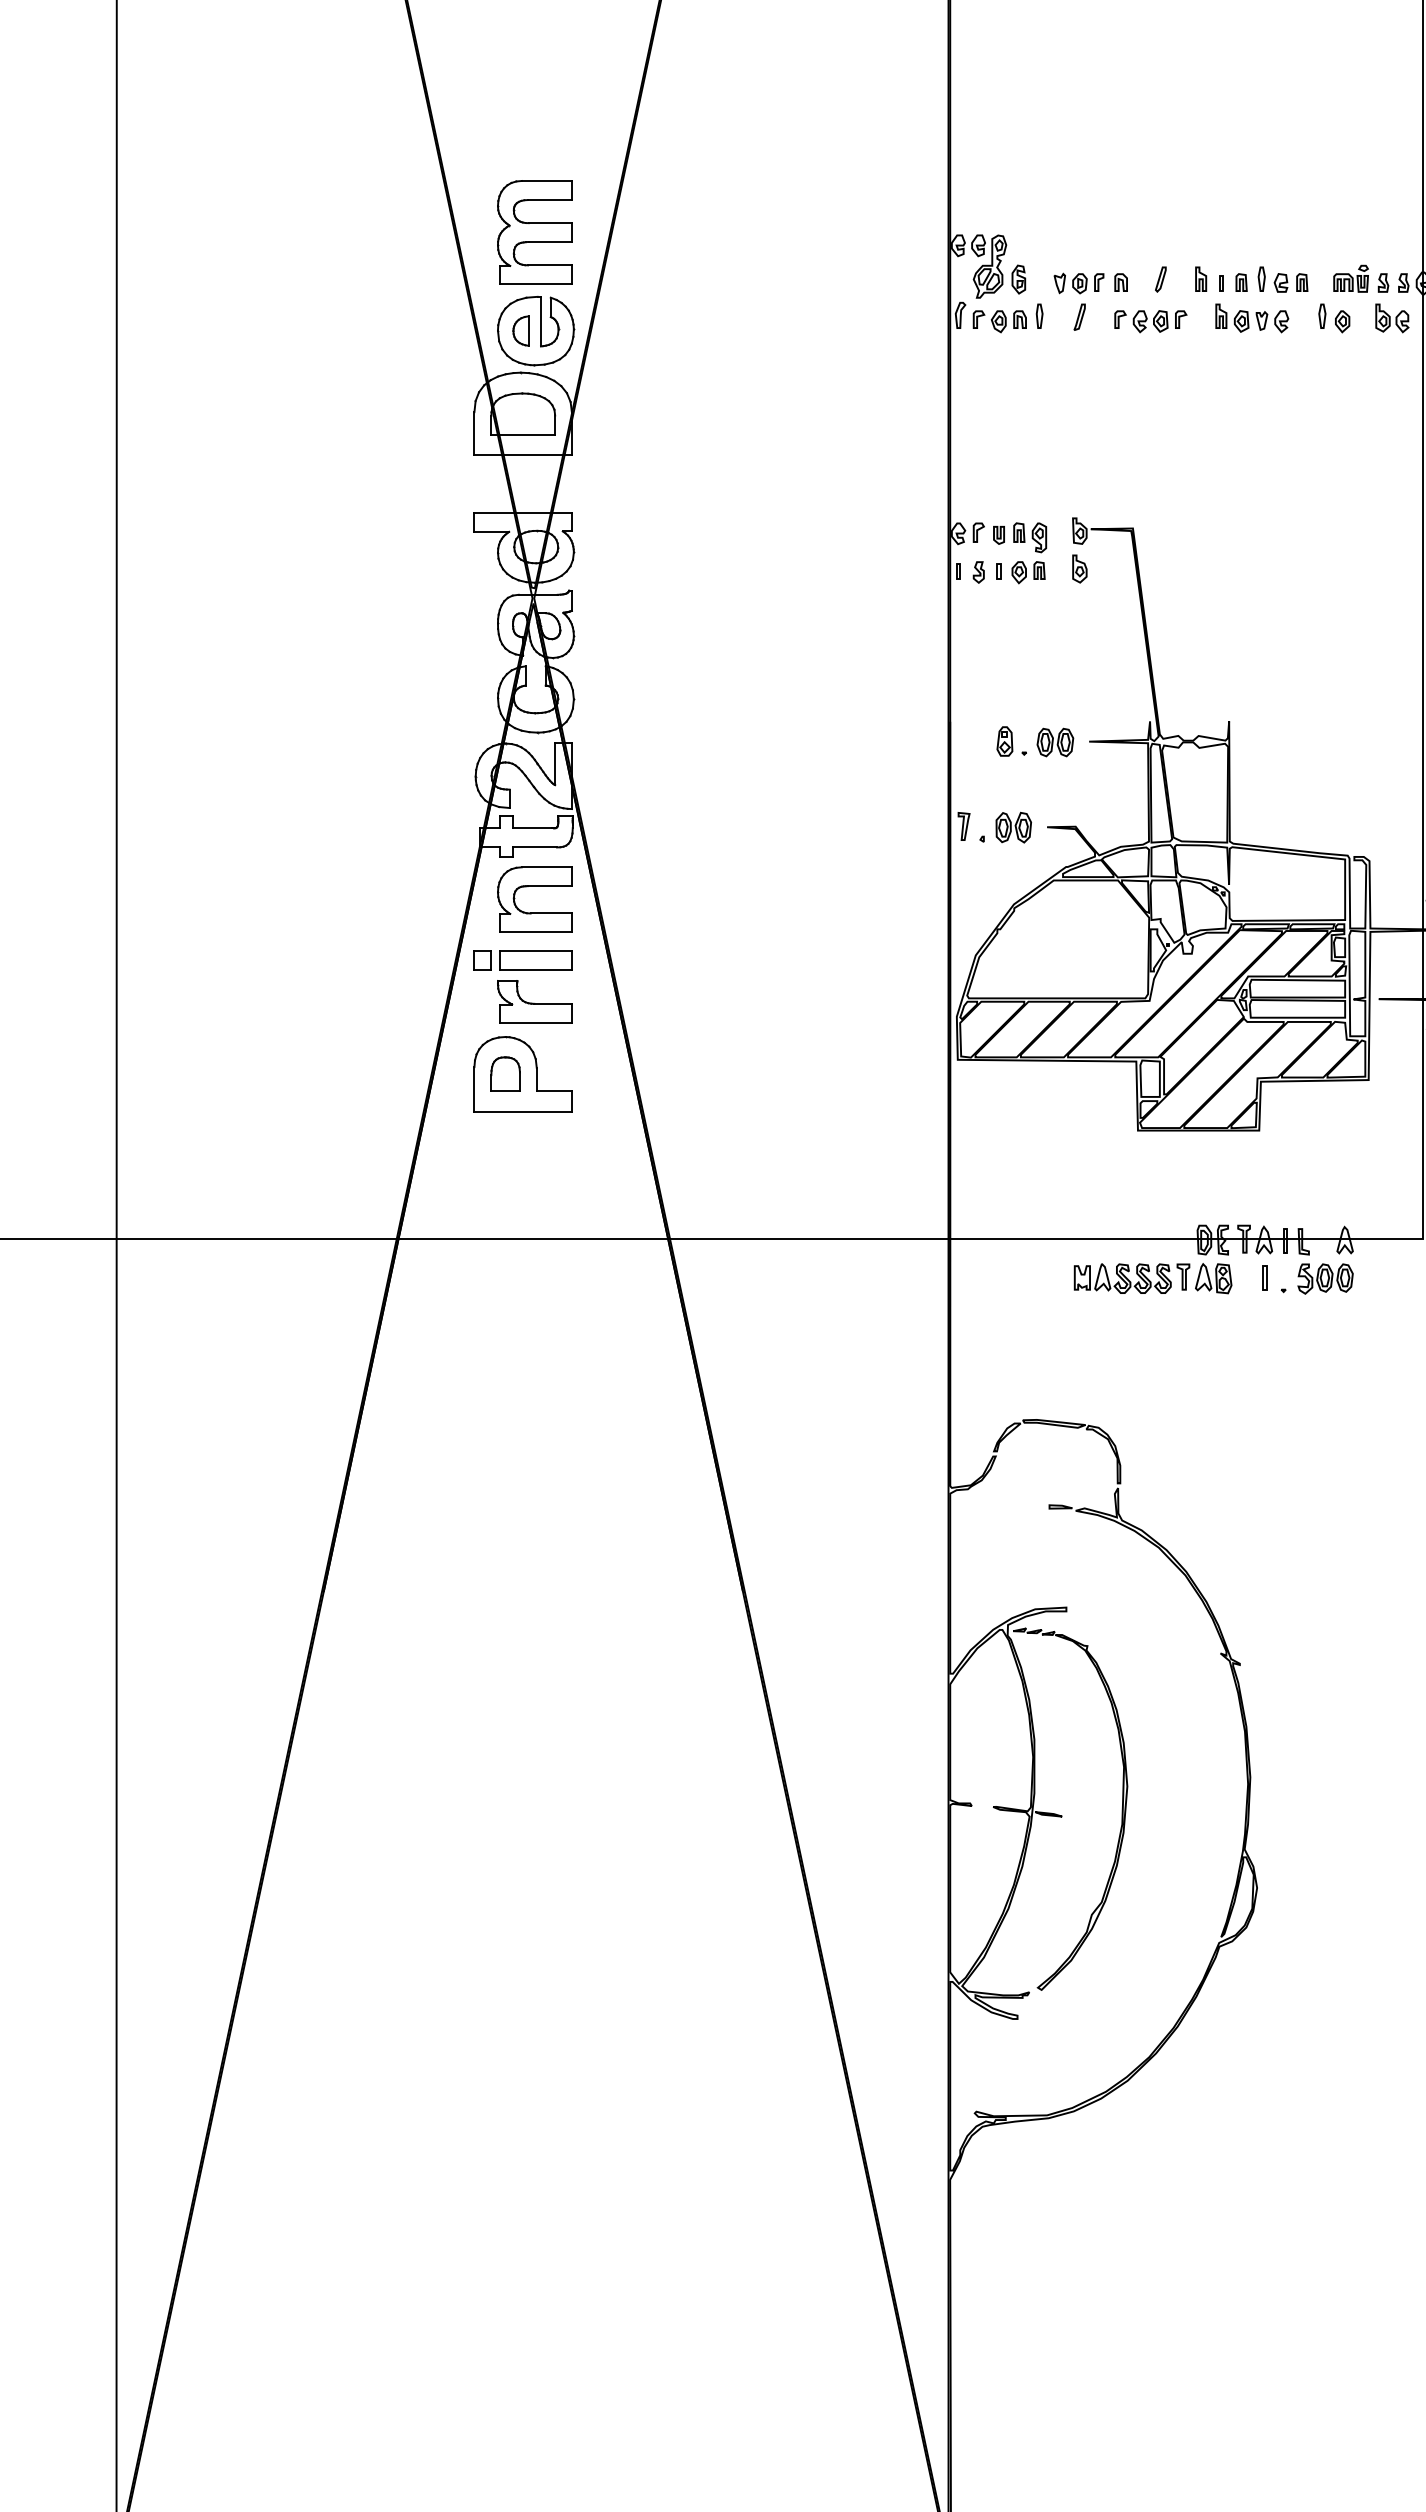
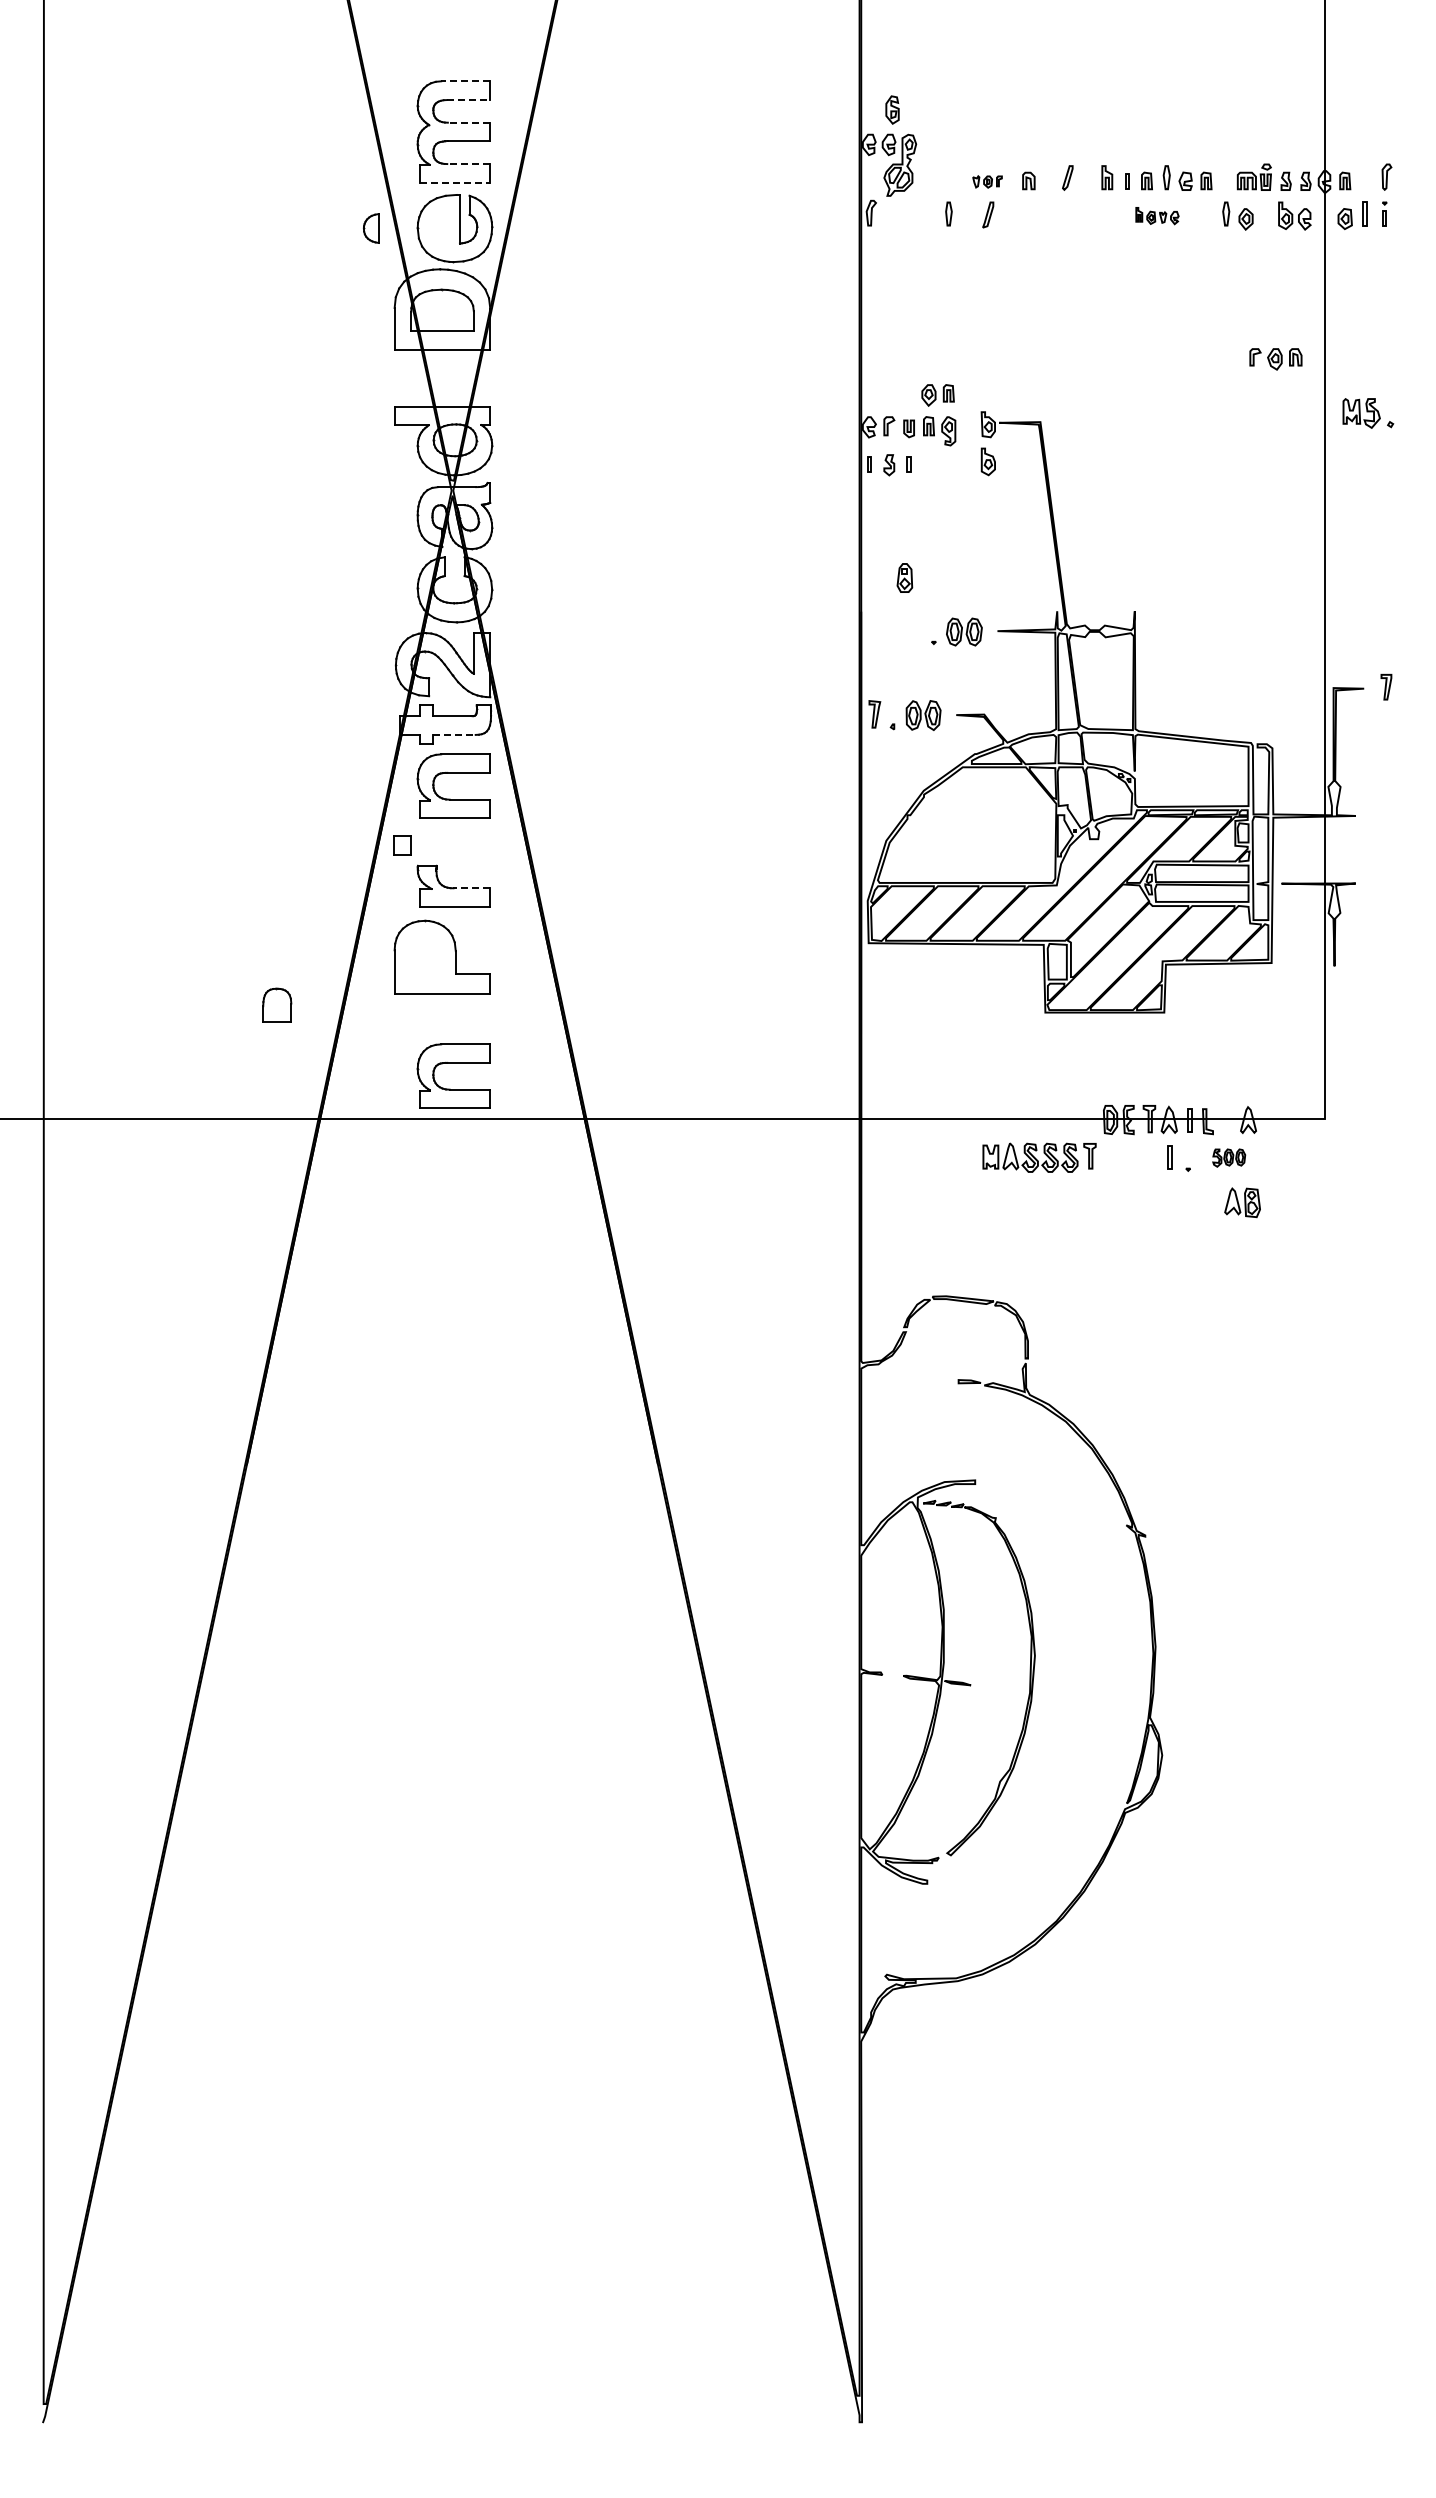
line: (546, 181) -> (465, 81), solid -> dashed
line: (549, 200) -> (468, 100), solid -> dashed
line: (549, 222) -> (468, 122), solid -> dashed
line: (549, 265) -> (468, 164), solid -> dashed
part: (1018, 279) -> (892, 109), moved
part: (1078, 283) -> (987, 181), size x0.6
line: (536, 284) -> (455, 182), solid -> dashed
part: (1252, 317) -> (1157, 215), size x0.6
part: (999, 321) -> (1275, 359), moved
part: (1150, 321) -> (1057, 219), removed
part: (521, 331) -> (371, 228), moved
part: (1027, 572) -> (937, 395), moved
part: (1004, 740) -> (904, 577), moved
line: (535, 847) -> (454, 734), solid -> dashed
part: (535, 960) -> (454, 845), removed
line: (552, 1004) -> (471, 888), solid -> dashed
part: (505, 1073) -> (277, 1004), moved
part: (534, 1182) -> (453, 1063), added
part: (1213, 1278) -> (1242, 1202), moved
part: (1324, 1278) -> (1228, 1157), size x0.6

